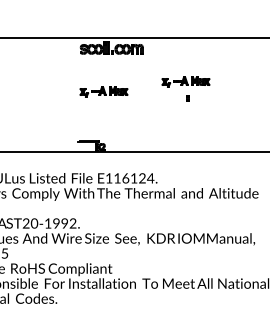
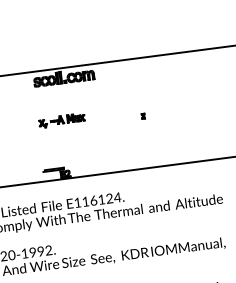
part: (185, 81) -> (138, 100), removed

